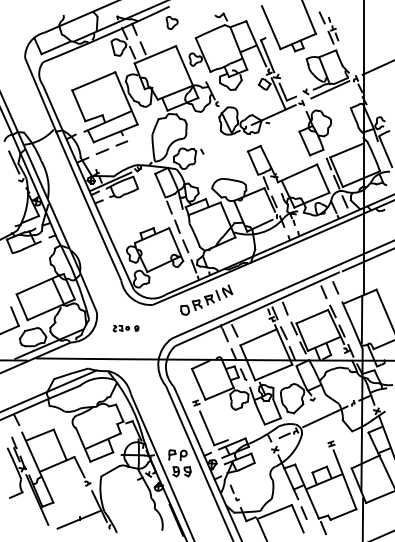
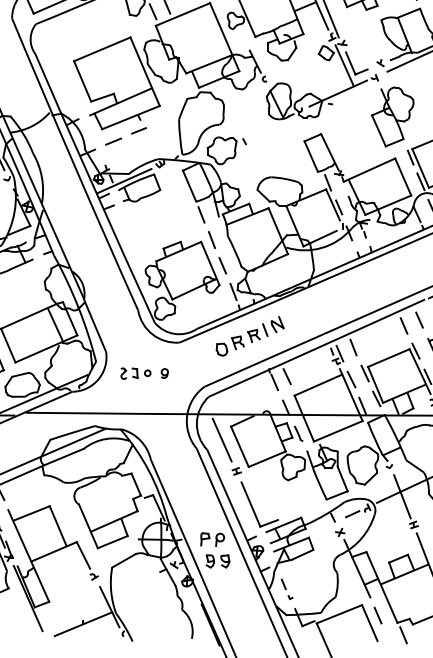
part: (125, 328) -> (143, 373), size x1.43
line: (185, 379) -> (222, 440), added
line: (322, 422) -> (402, 496), added

